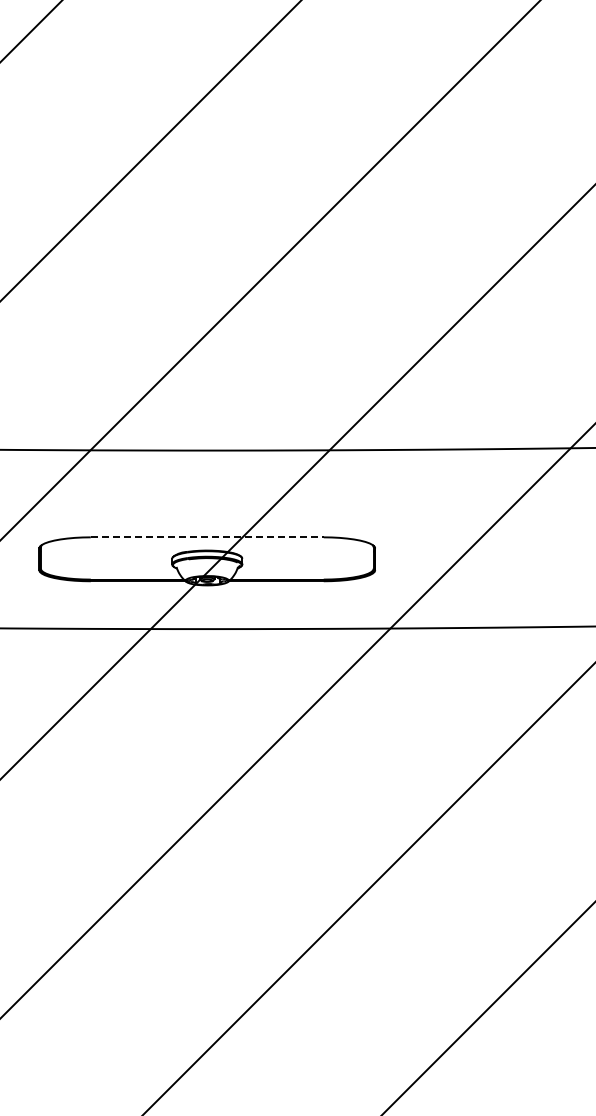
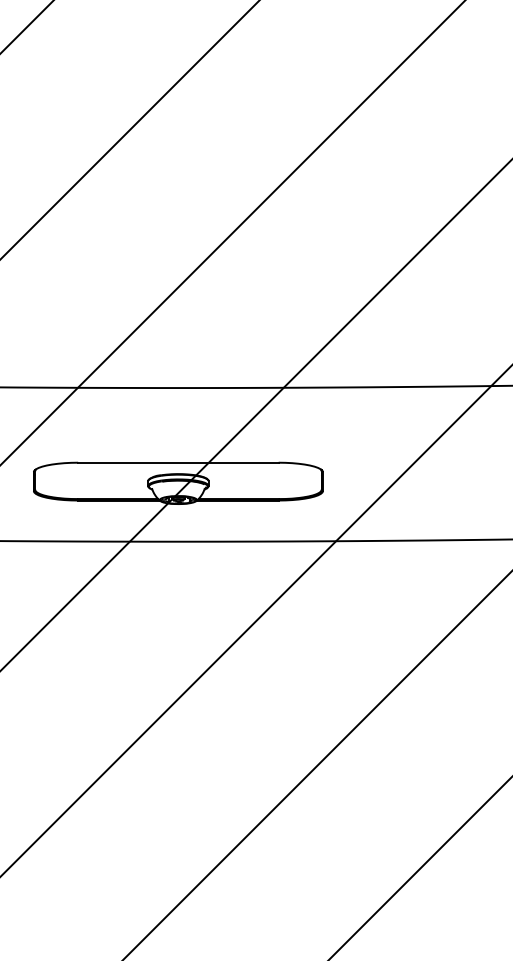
line: (207, 537) -> (178, 462), dashed -> solid

